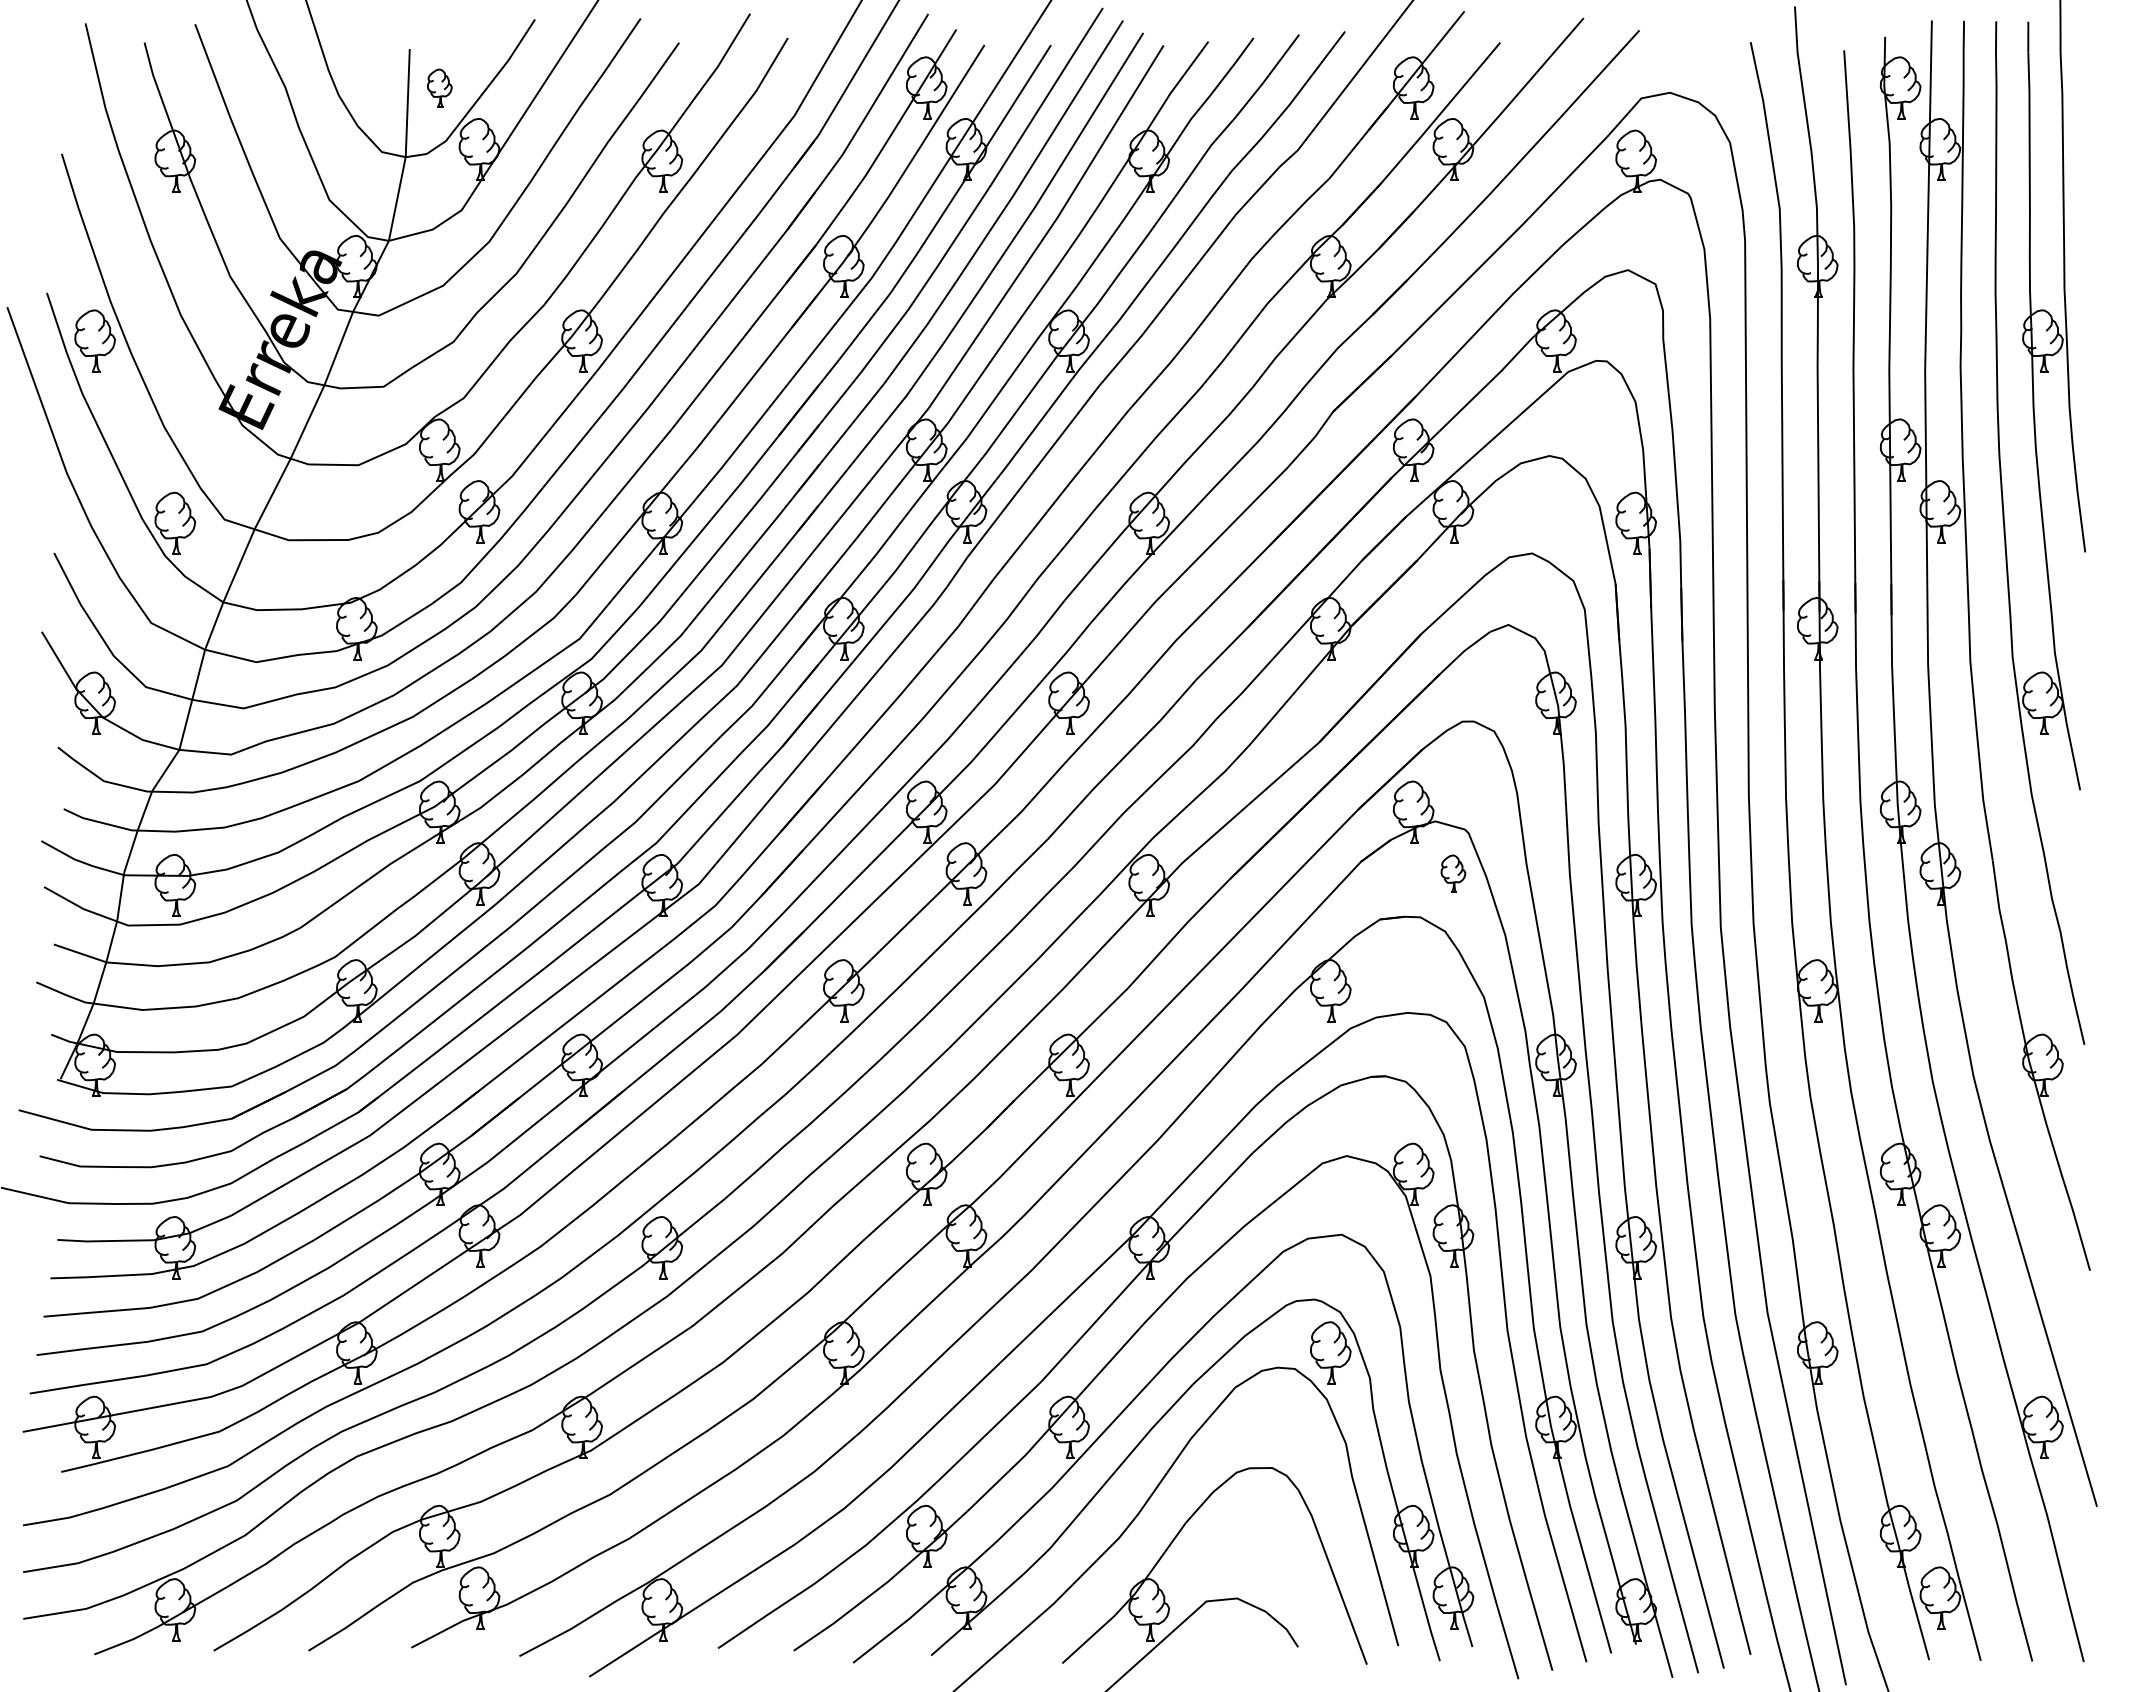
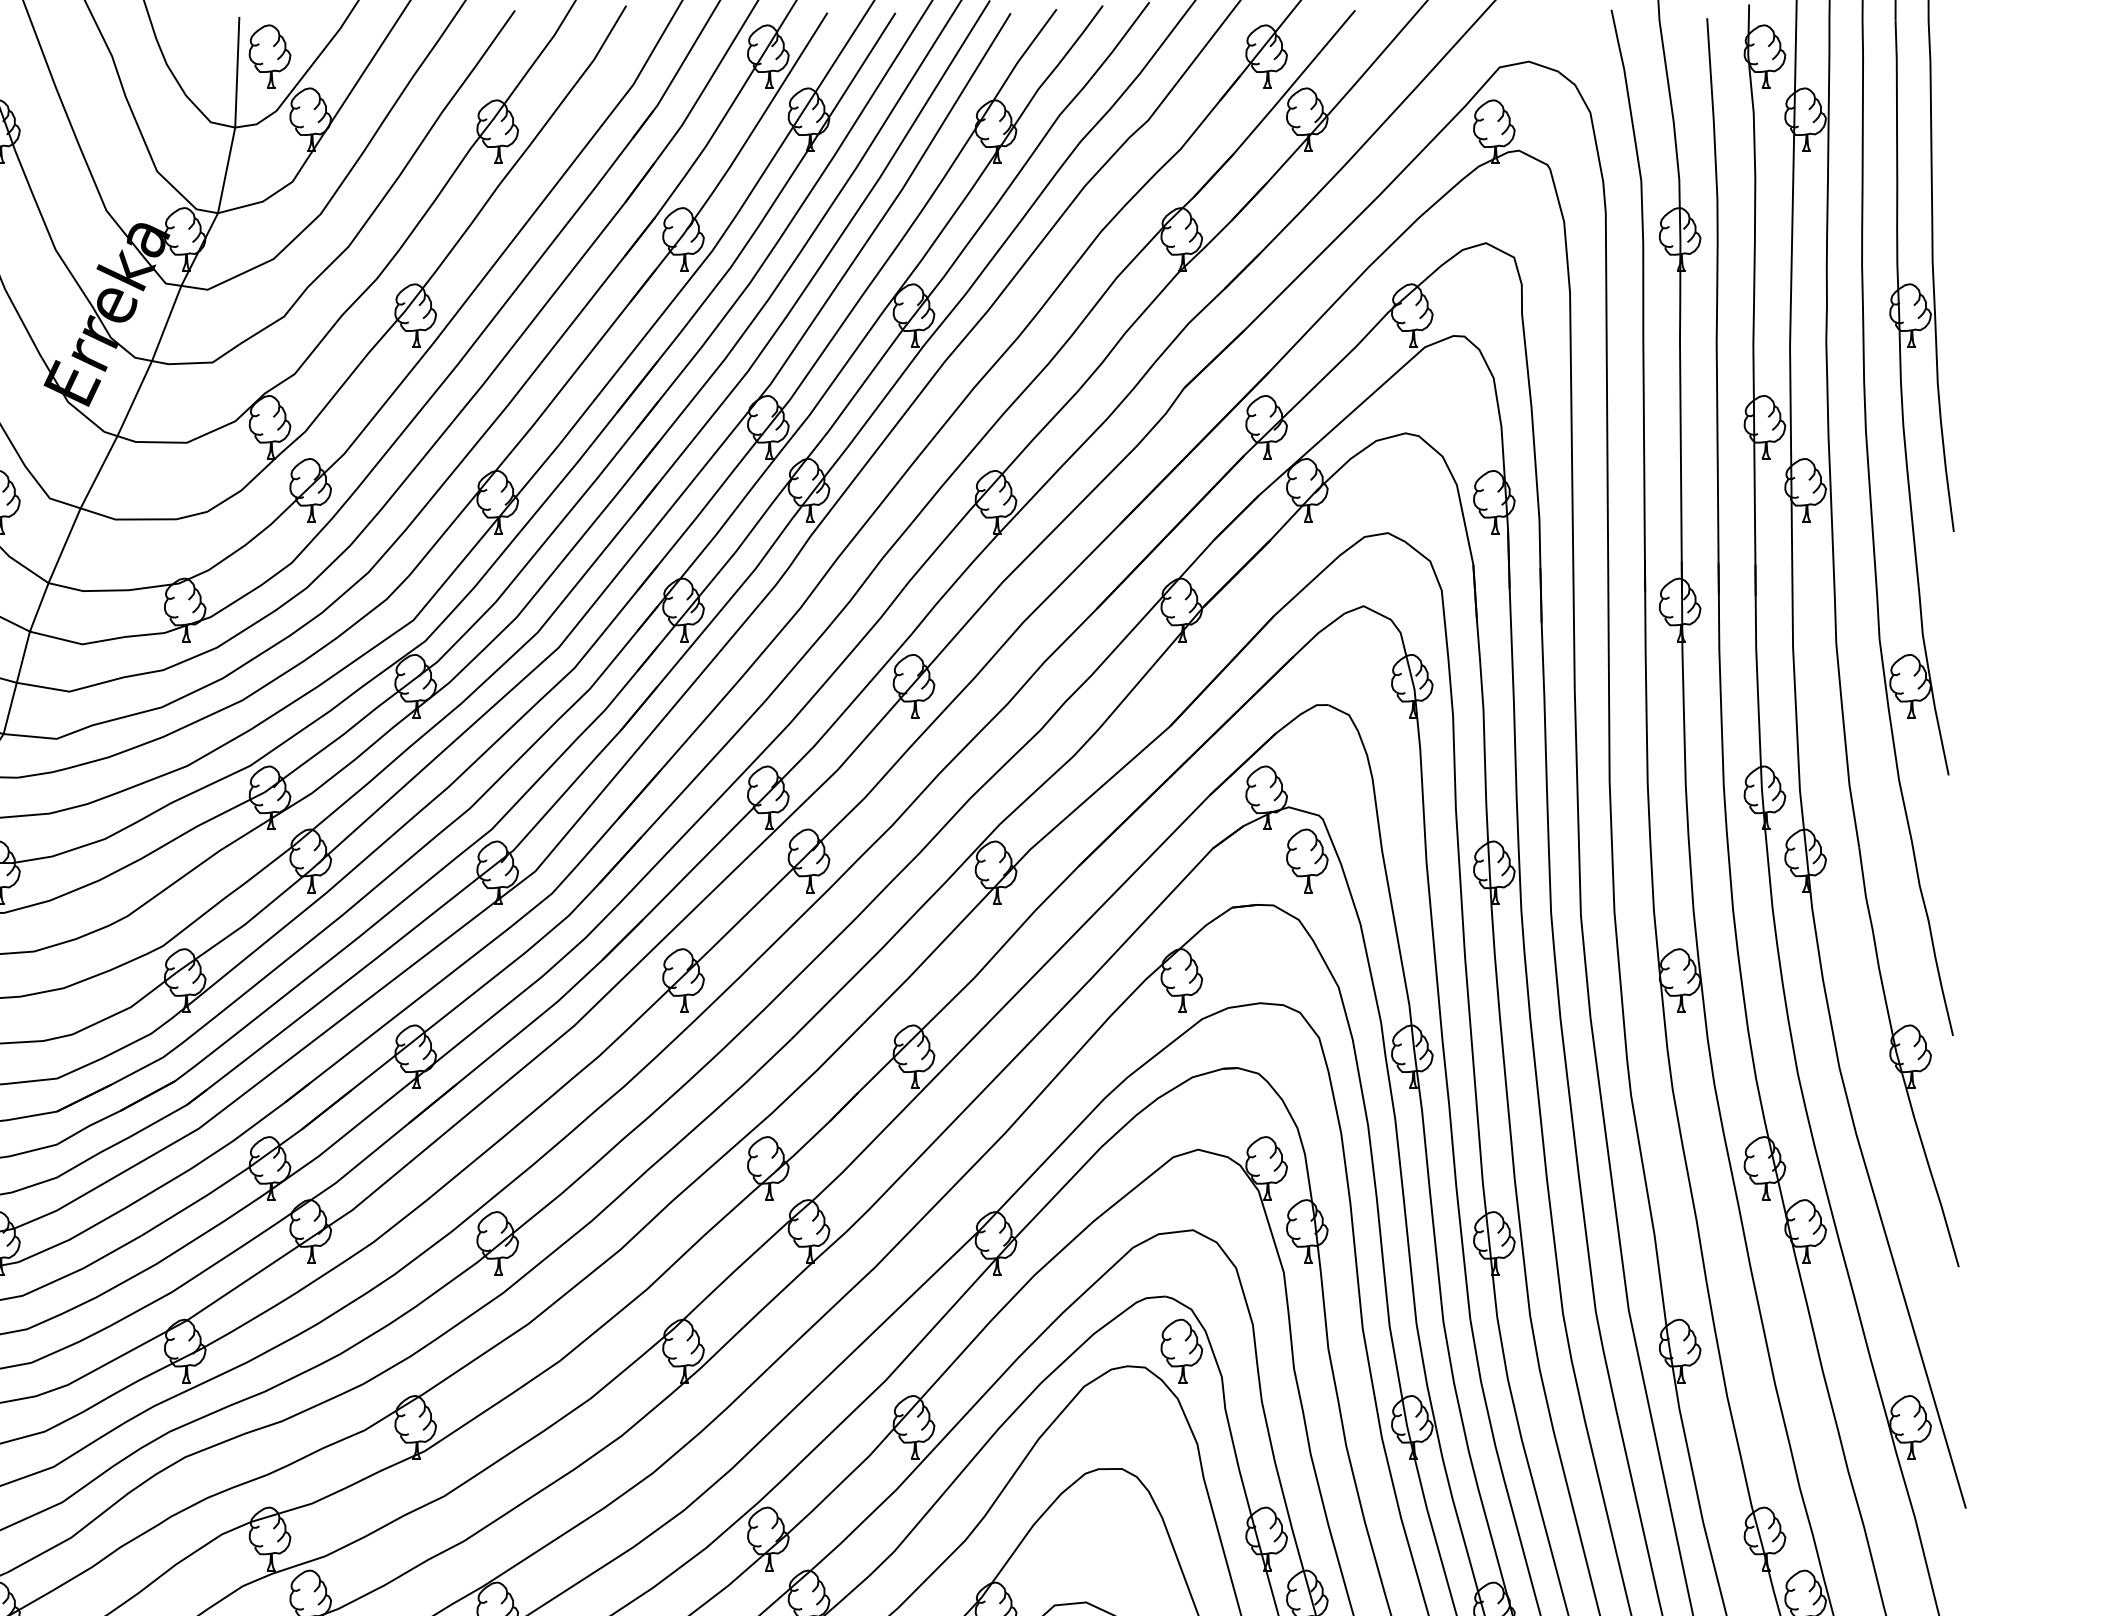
part: (439, 87) -> (269, 56), size x1.67
part: (1453, 873) -> (1307, 860), size x1.67

